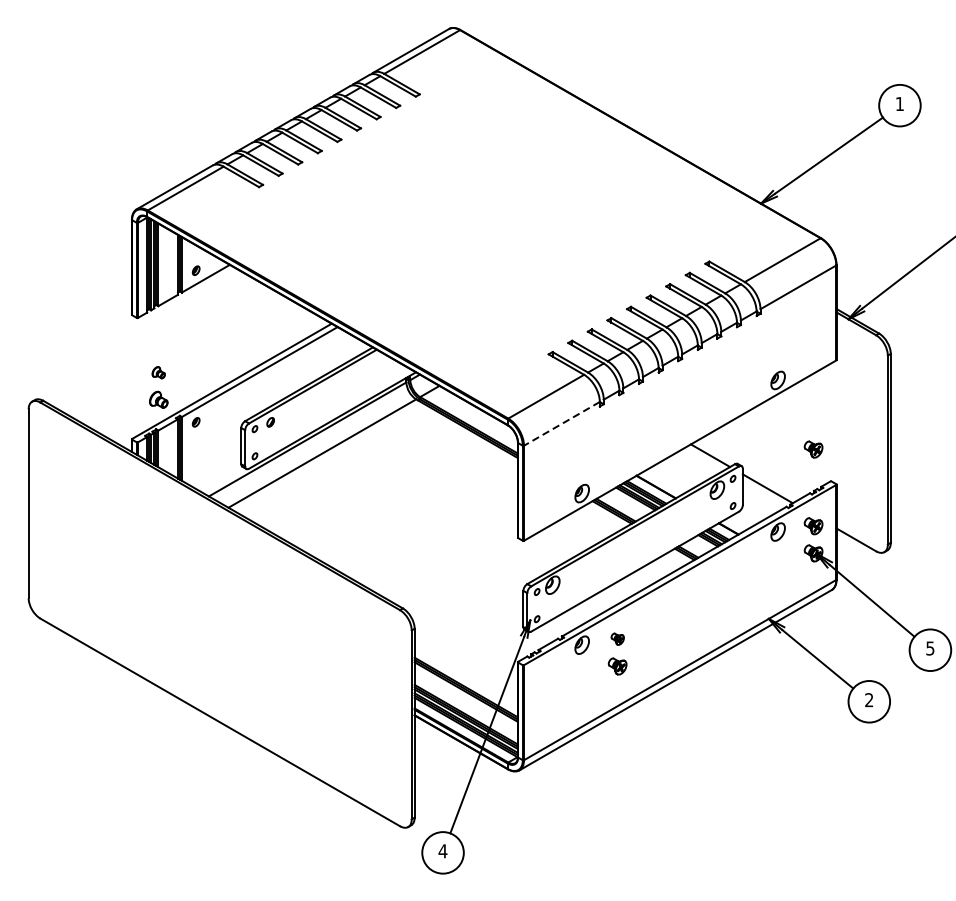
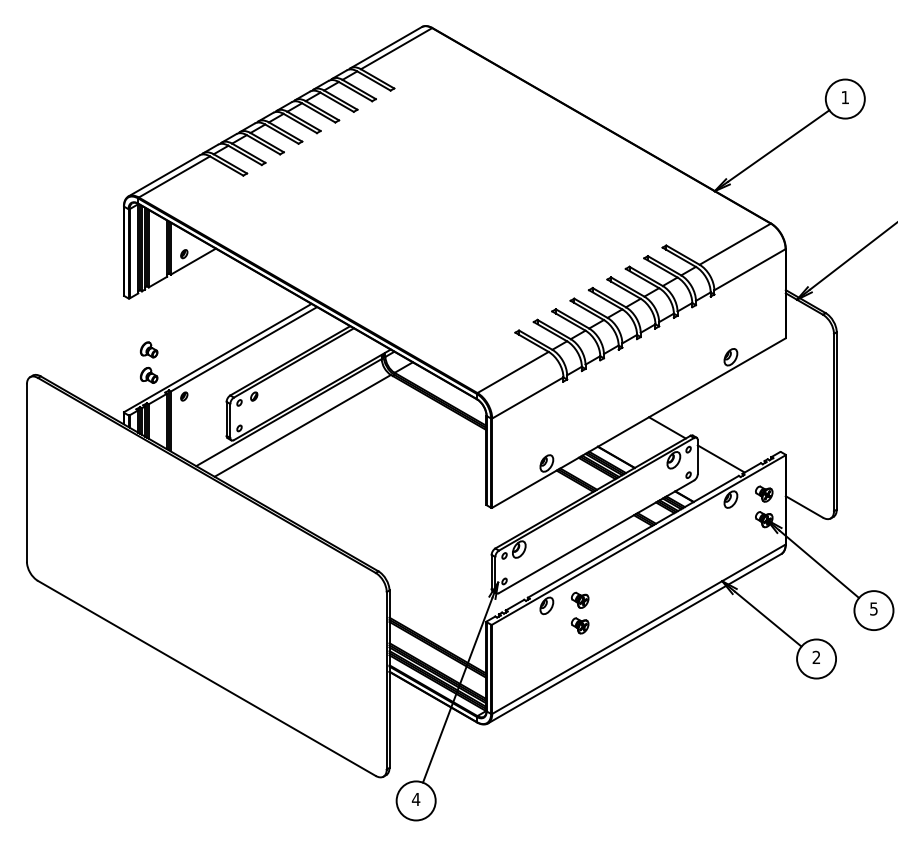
part: (158, 372) -> (148, 349), size x1.43
line: (561, 424) -> (527, 398), dashed -> solid
part: (813, 448) -> (764, 421), removed
part: (617, 638) -> (580, 599), size x1.43

